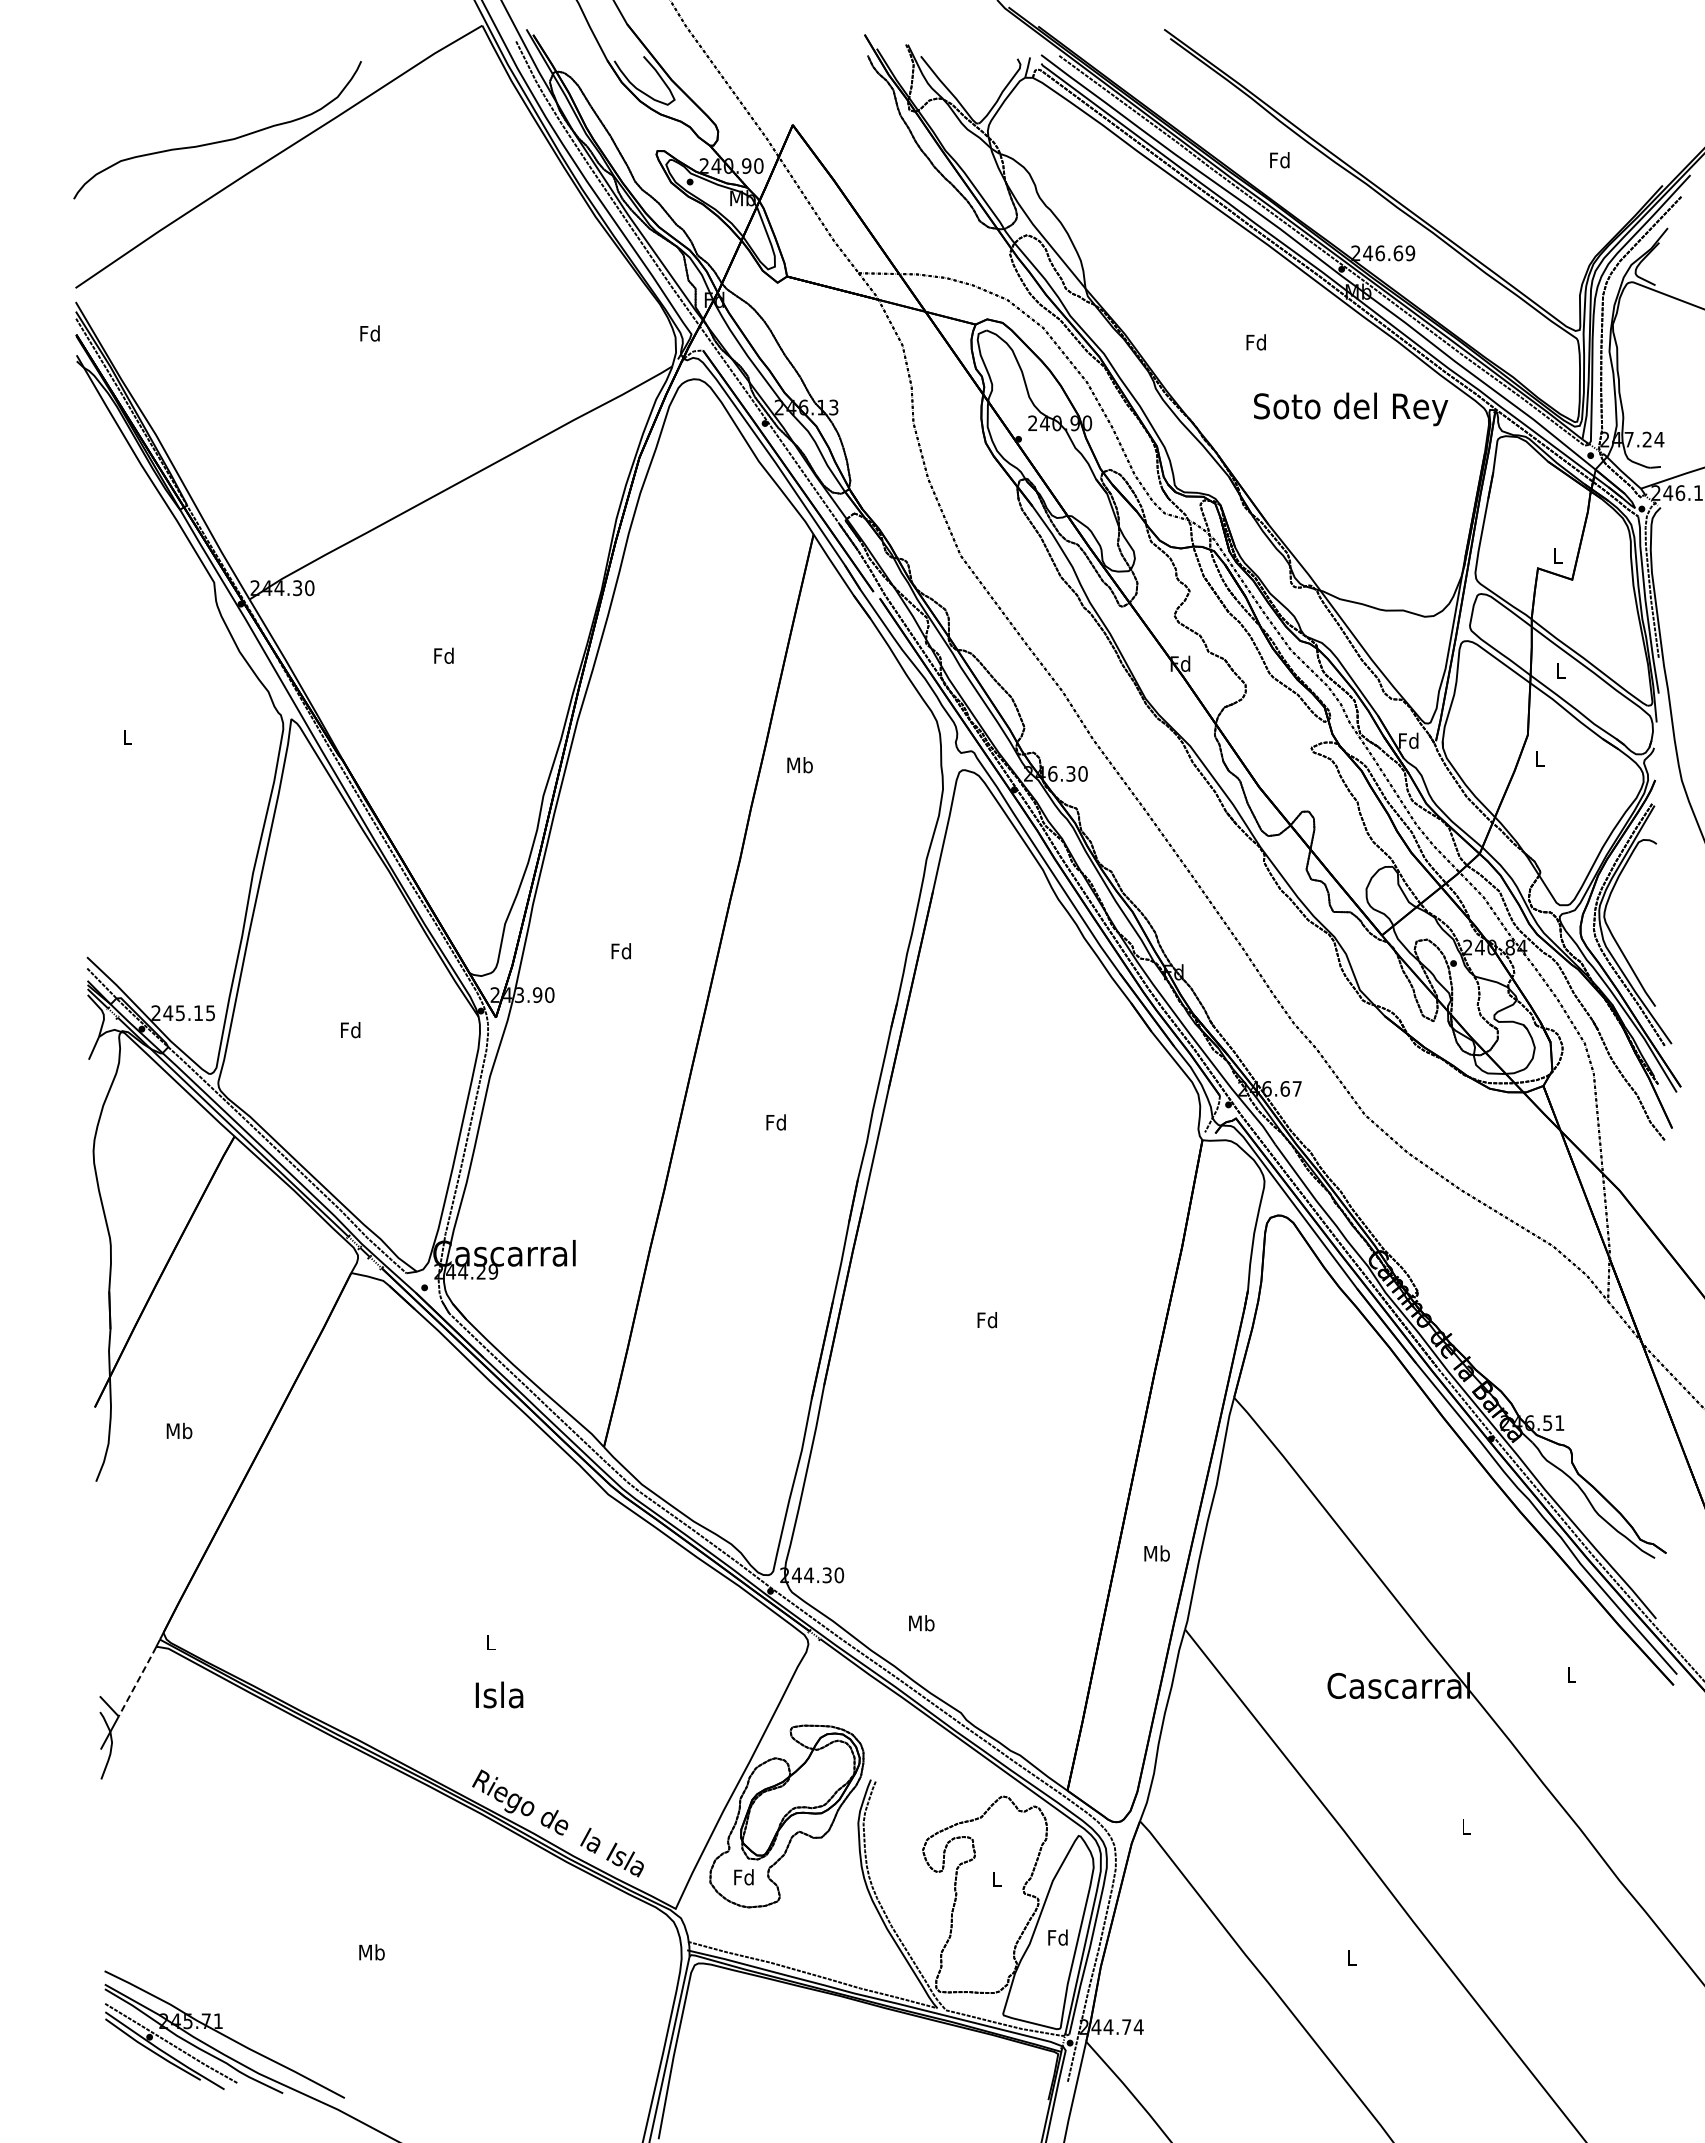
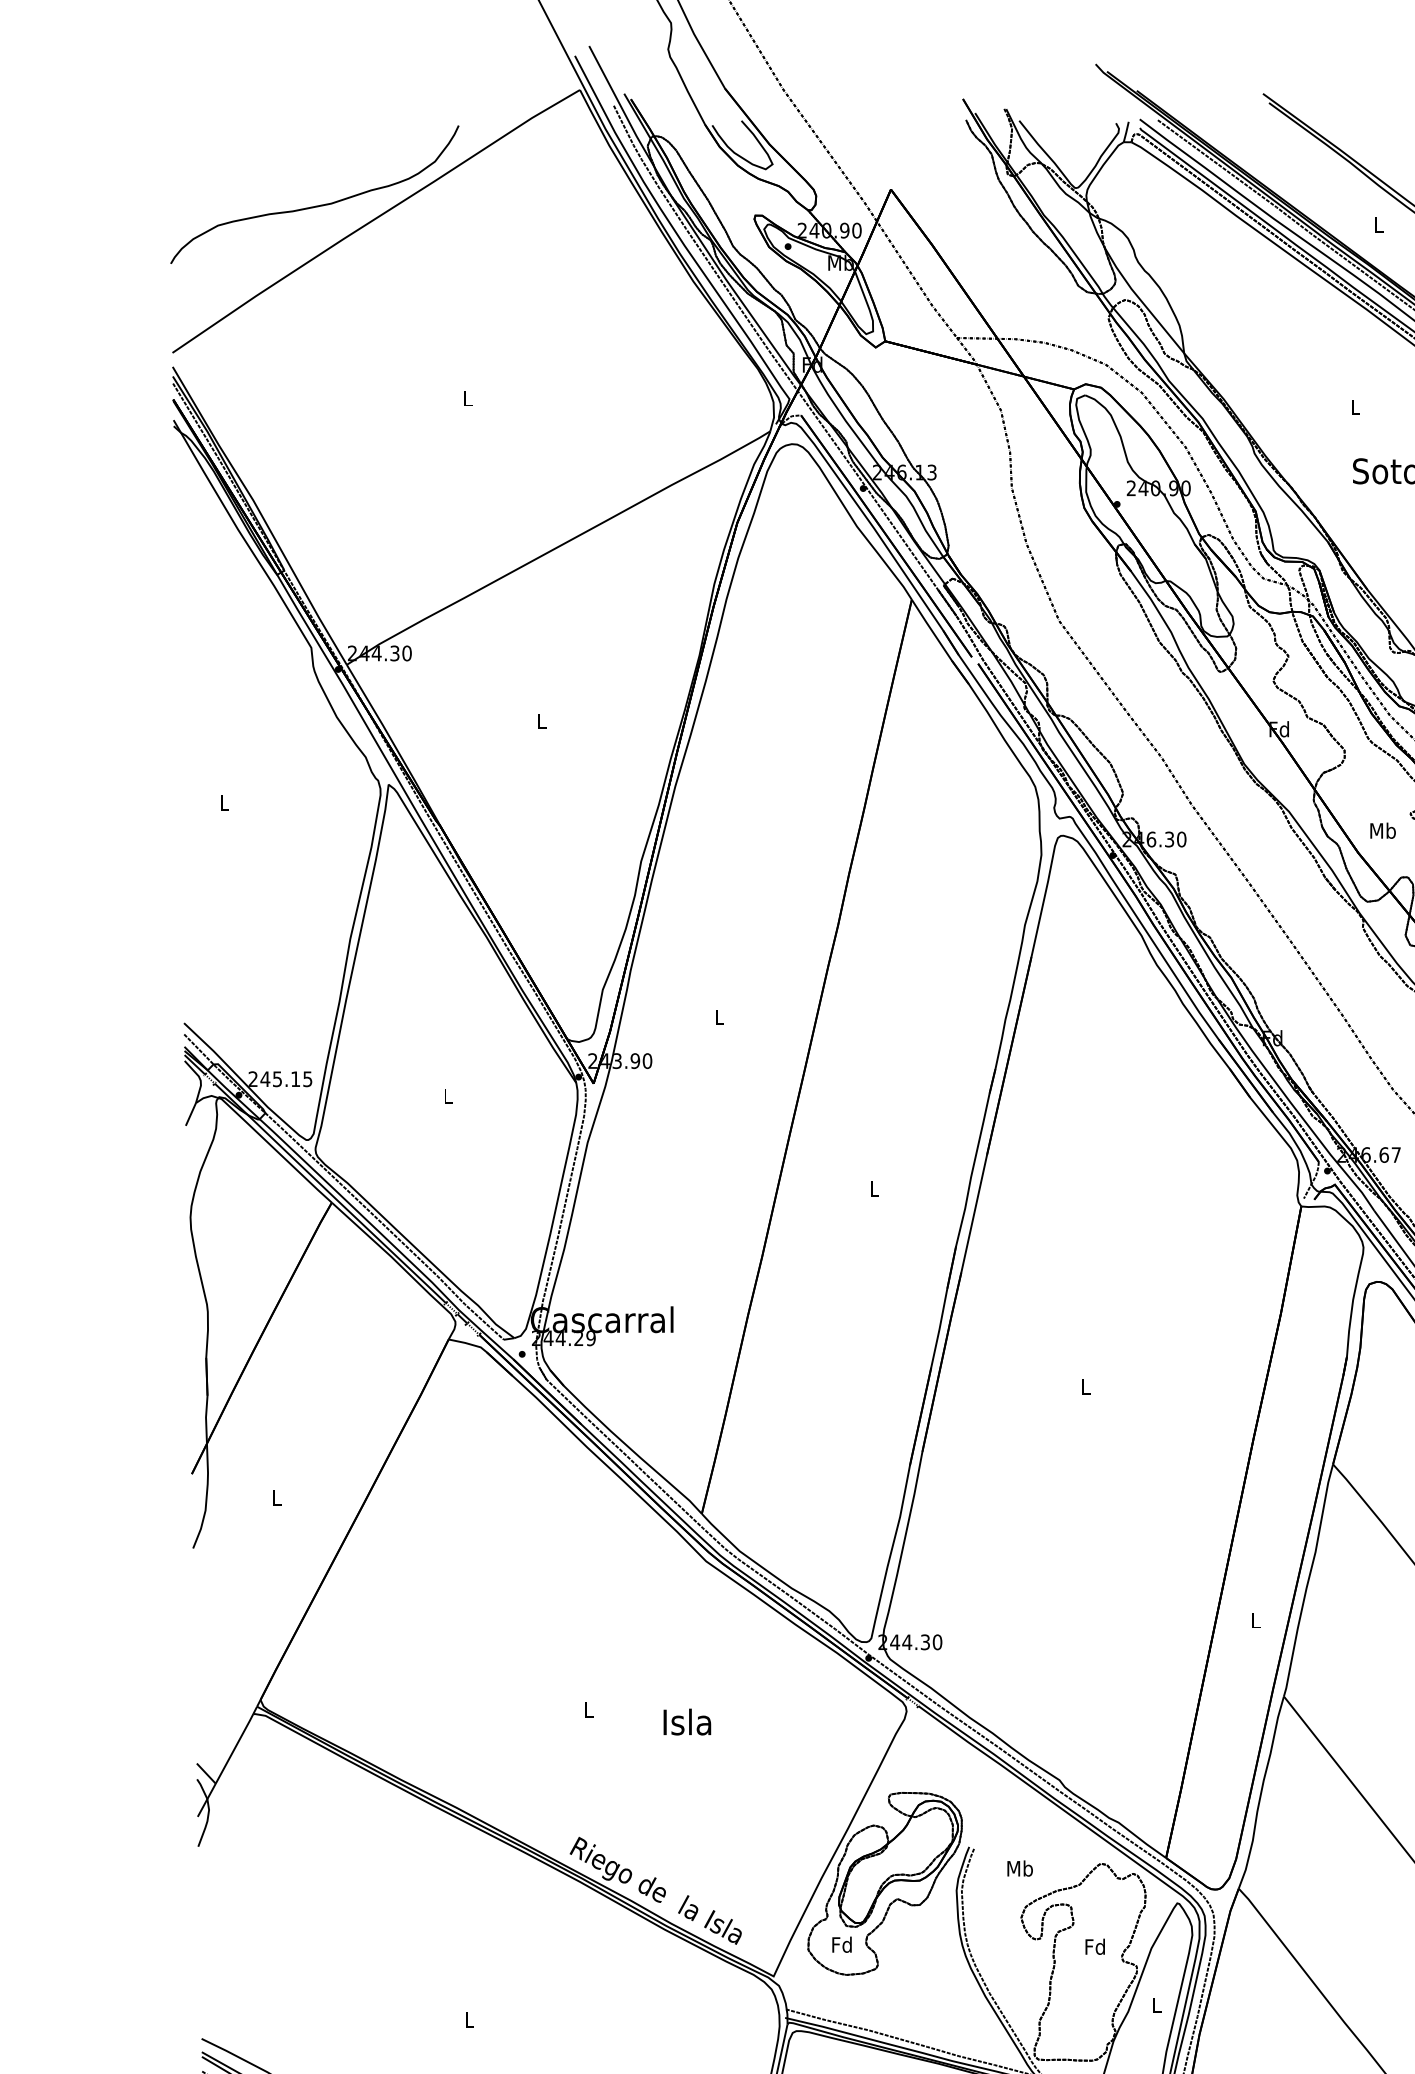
text: (1279, 160) -> (1378, 225), Fd -> L
text: (369, 333) -> (466, 398), Fd -> L
text: (1255, 342) -> (1354, 407), Fd -> L
text: (443, 655) -> (541, 720), Fd -> L
text: (799, 765) -> (1382, 831), moved
text: (620, 951) -> (718, 1017), Fd -> L
text: (350, 1030) -> (447, 1096), Fd -> L
text: (775, 1122) -> (873, 1188), Fd -> L
text: (986, 1320) -> (1085, 1387), Fd -> L
text: (179, 1430) -> (276, 1497), Mb -> L
text: (1156, 1553) -> (1255, 1620), Mb -> L
text: (921, 1623) -> (1019, 1868), moved
line: (137, 1681) -> (234, 1748), dashed -> solid
text: (499, 1694) -> (687, 1721), moved
text: (996, 1879) -> (1095, 1946), L -> Fd
text: (1057, 1937) -> (1156, 2005), Fd -> L
text: (371, 1952) -> (468, 2020), Mb -> L

